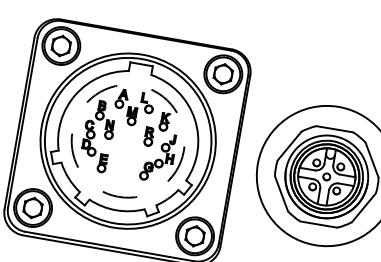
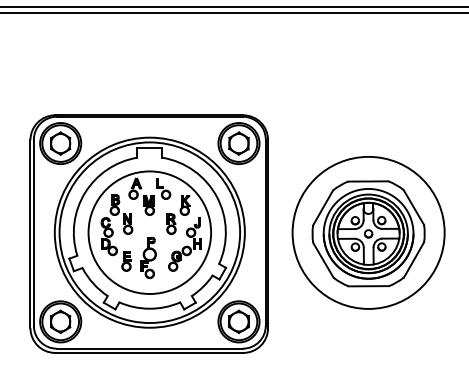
circle: (127, 140) -> (149, 232), dashed -> solid
part: (123, 163) -> (148, 257), added

